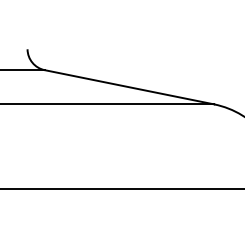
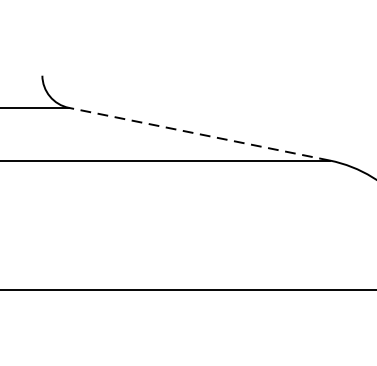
line: (129, 87) -> (199, 134), solid -> dashed

